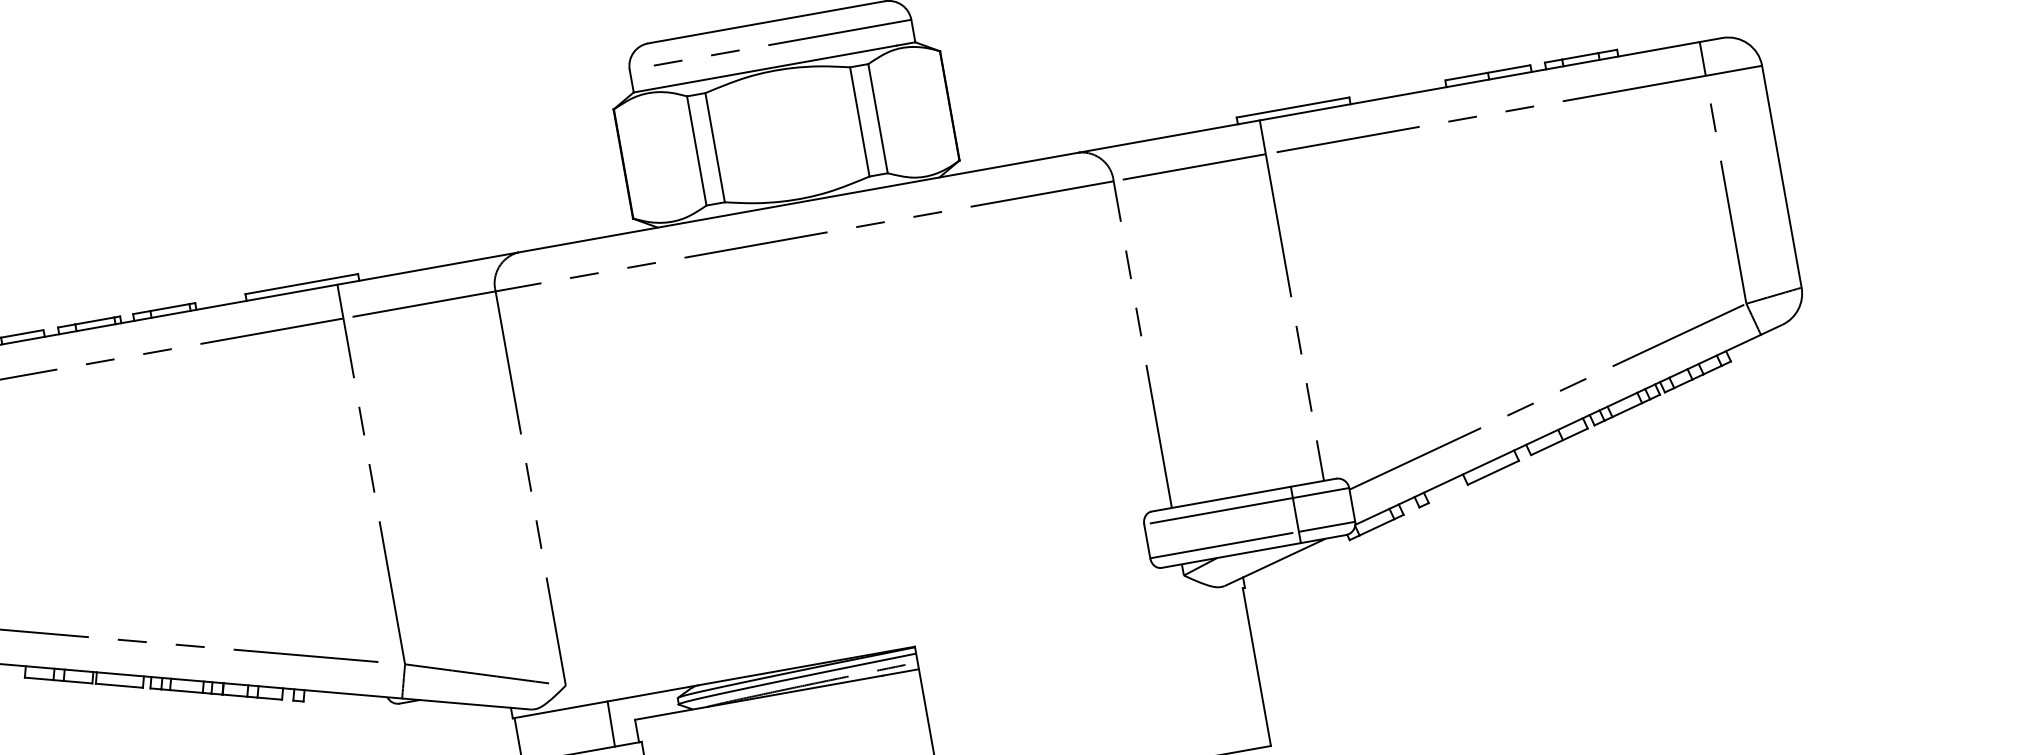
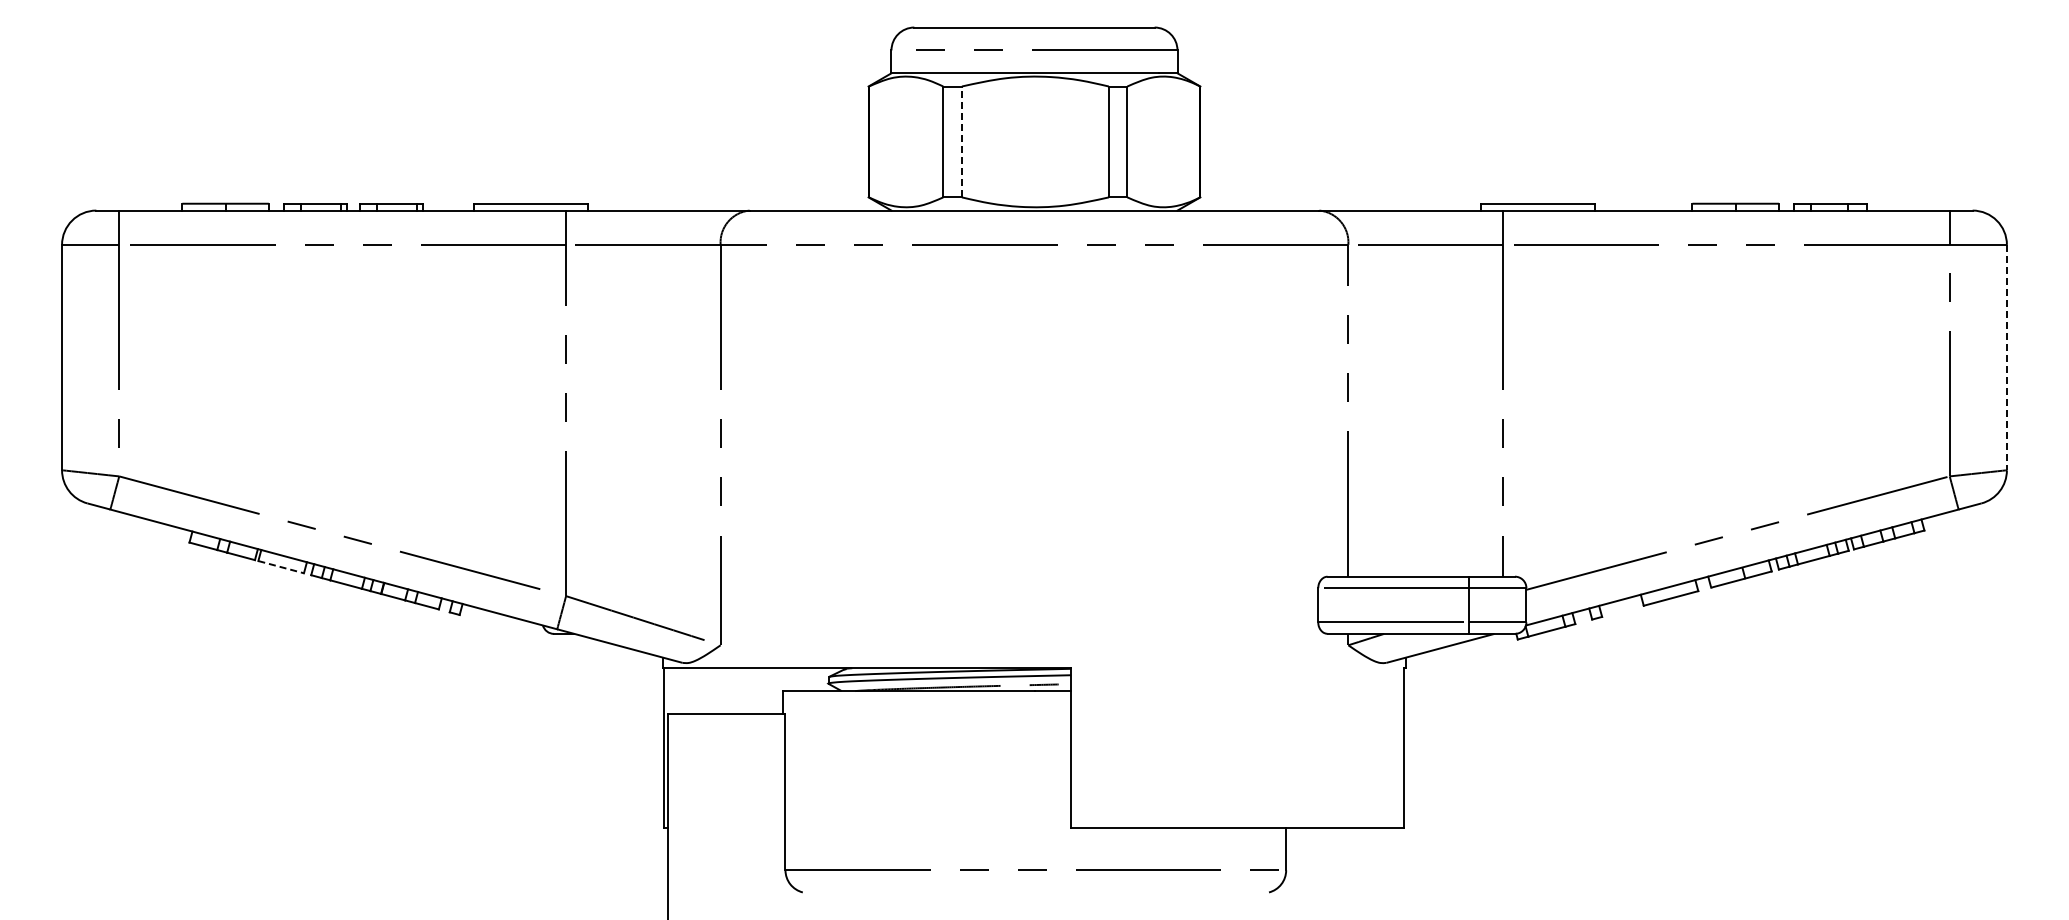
line: (714, 147) -> (961, 141), solid -> dashed
line: (1781, 176) -> (2006, 357), solid -> dashed
line: (119, 686) -> (281, 567), solid -> dashed
line: (611, 723) -> (758, 690), removed

